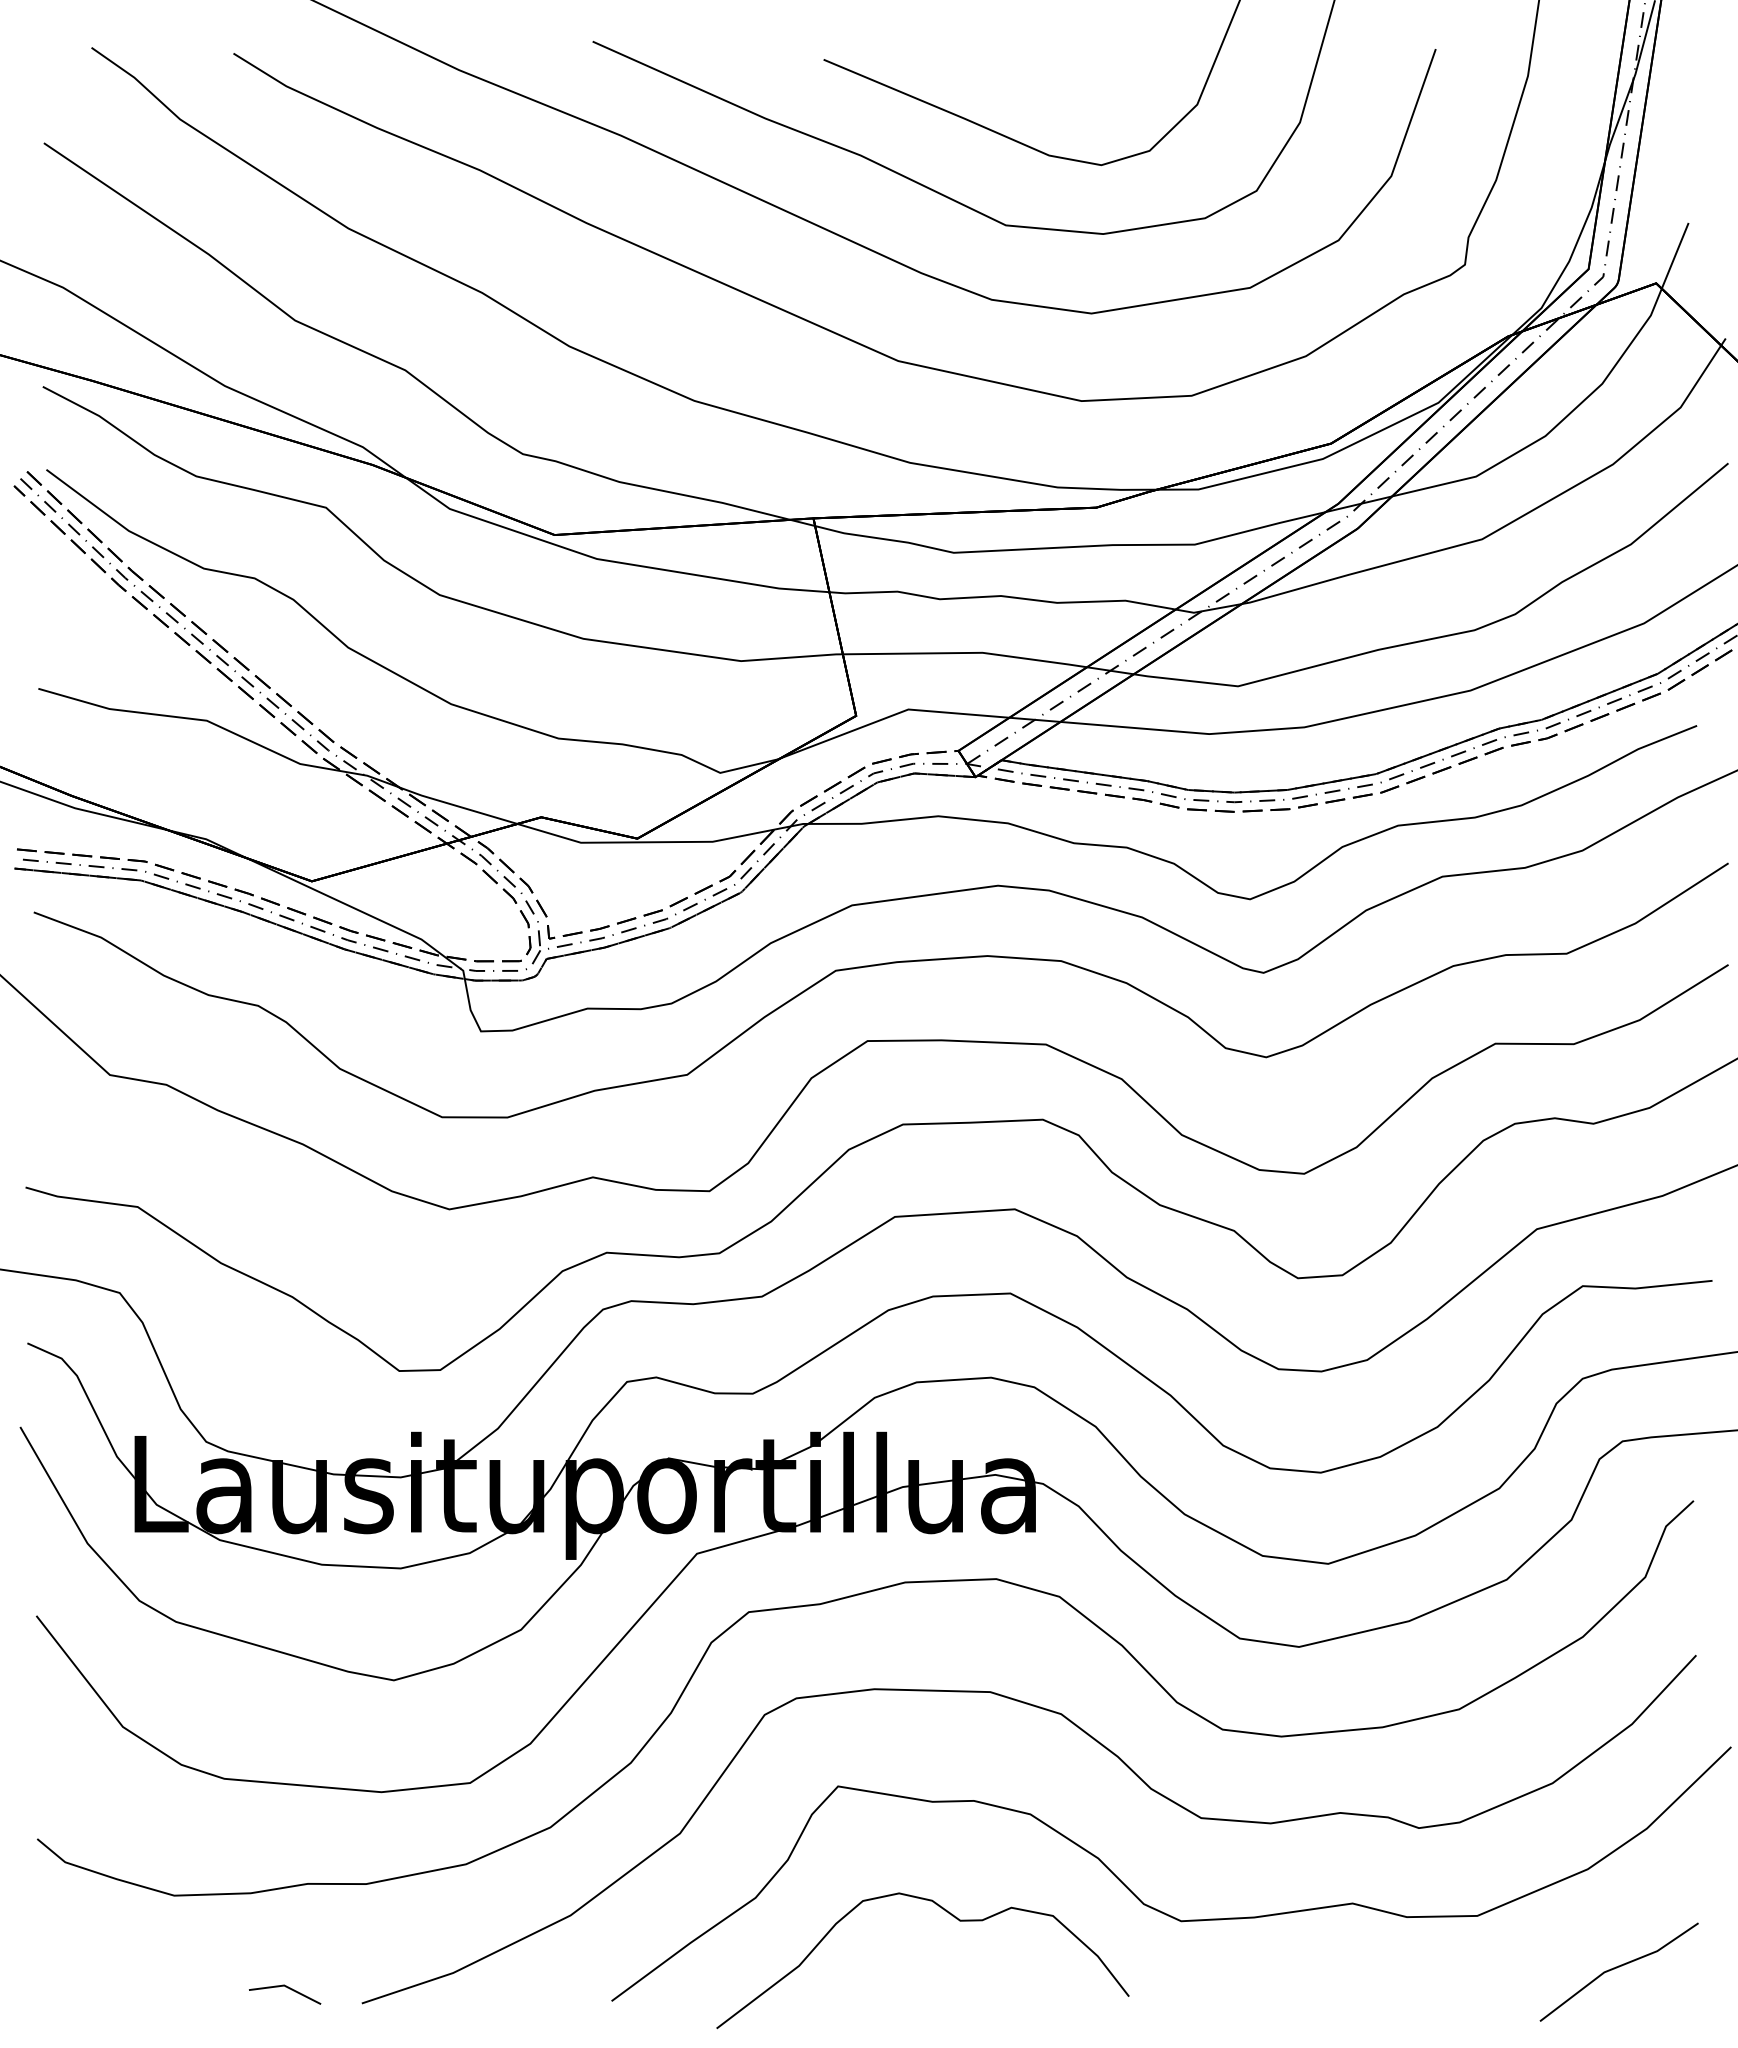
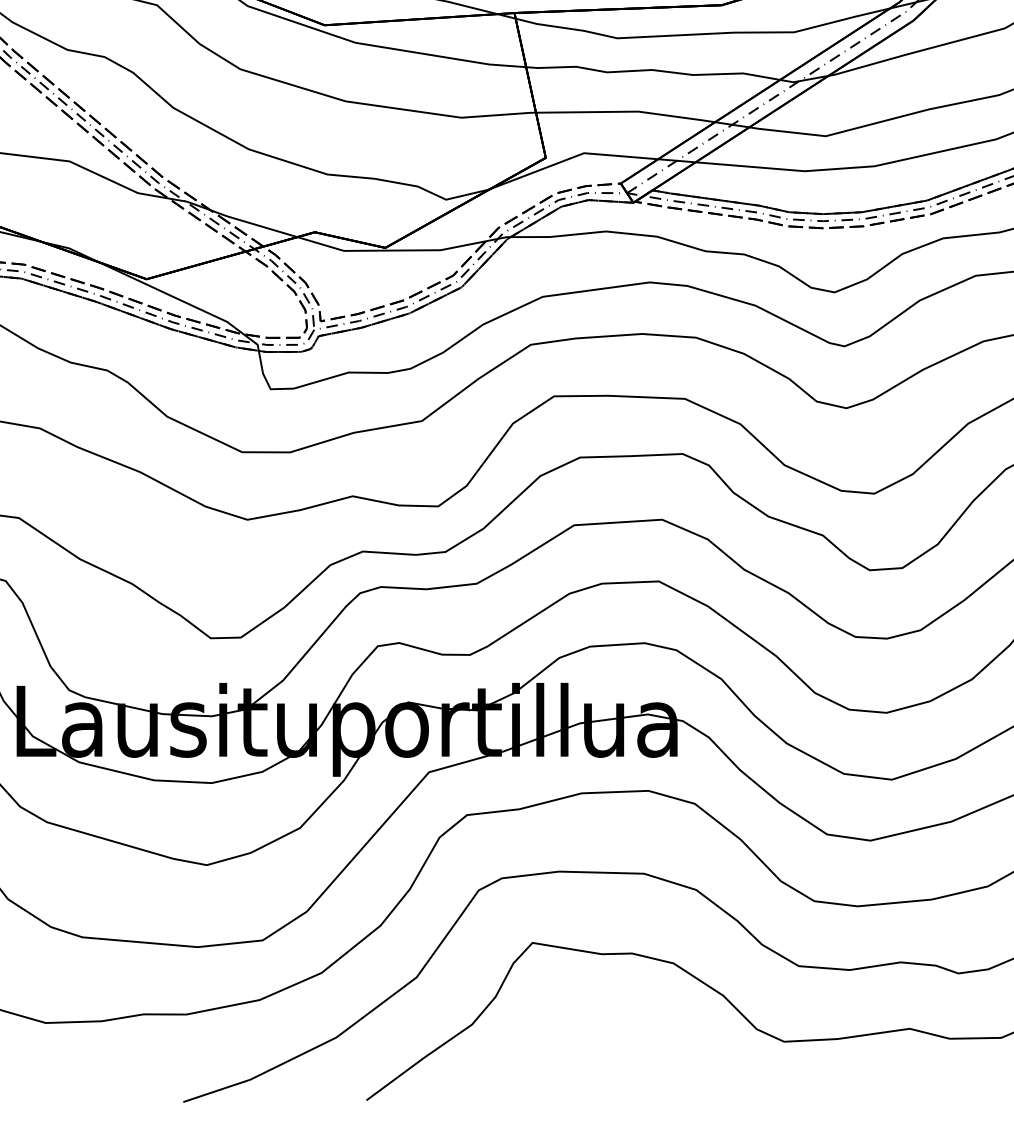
curve: (952, 1916) -> (616, 1038), removed
line: (287, 1988) -> (128, 1091), removed

